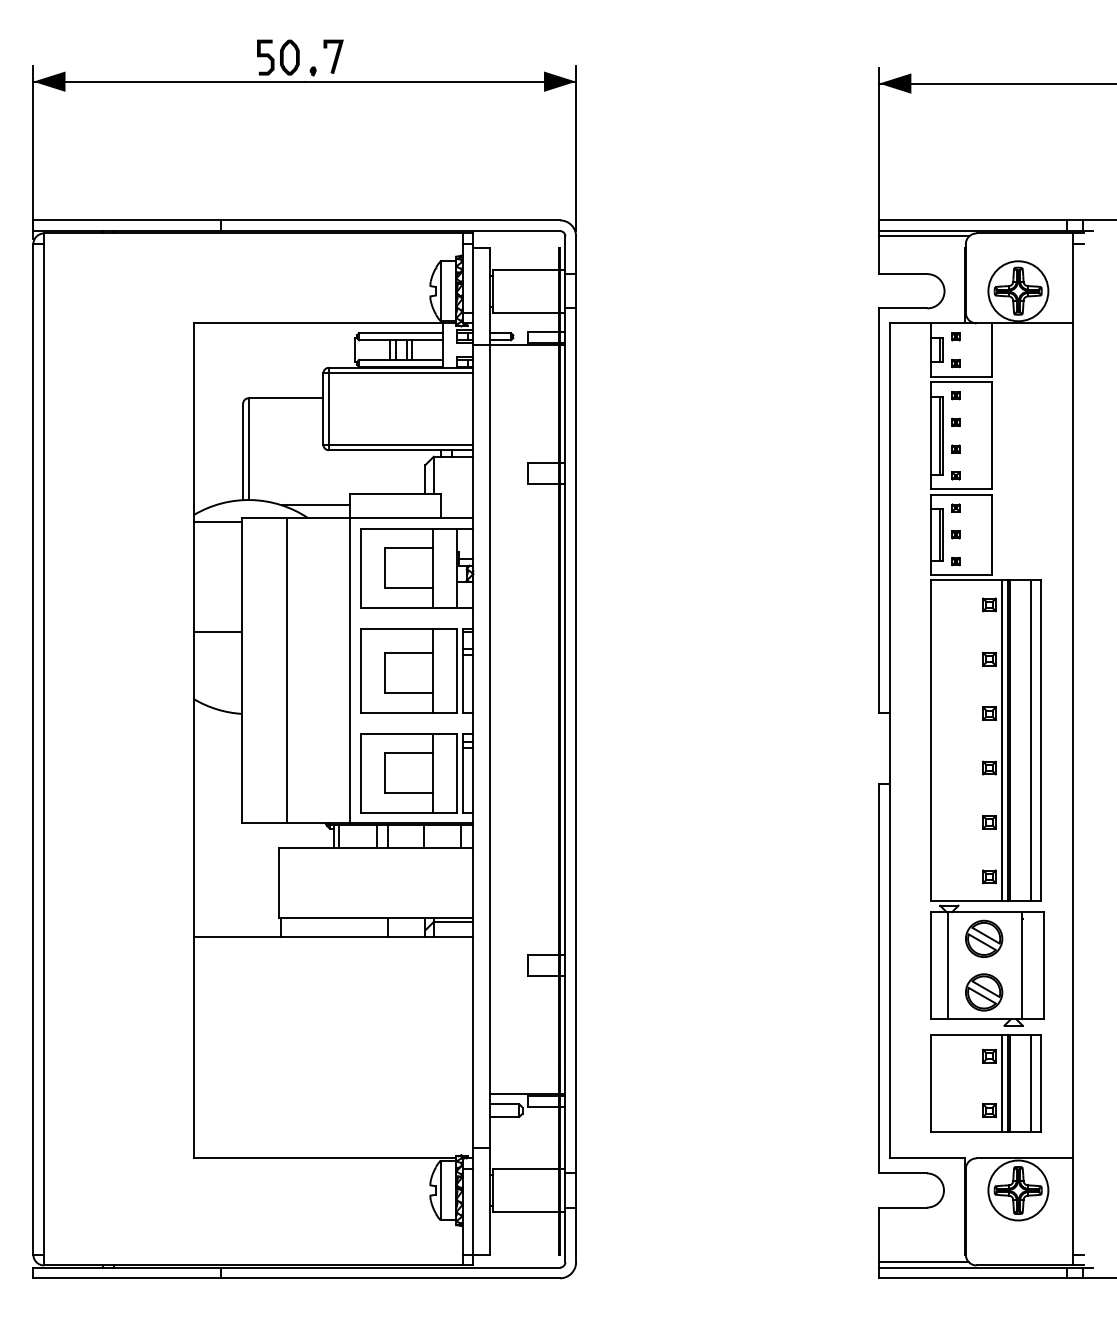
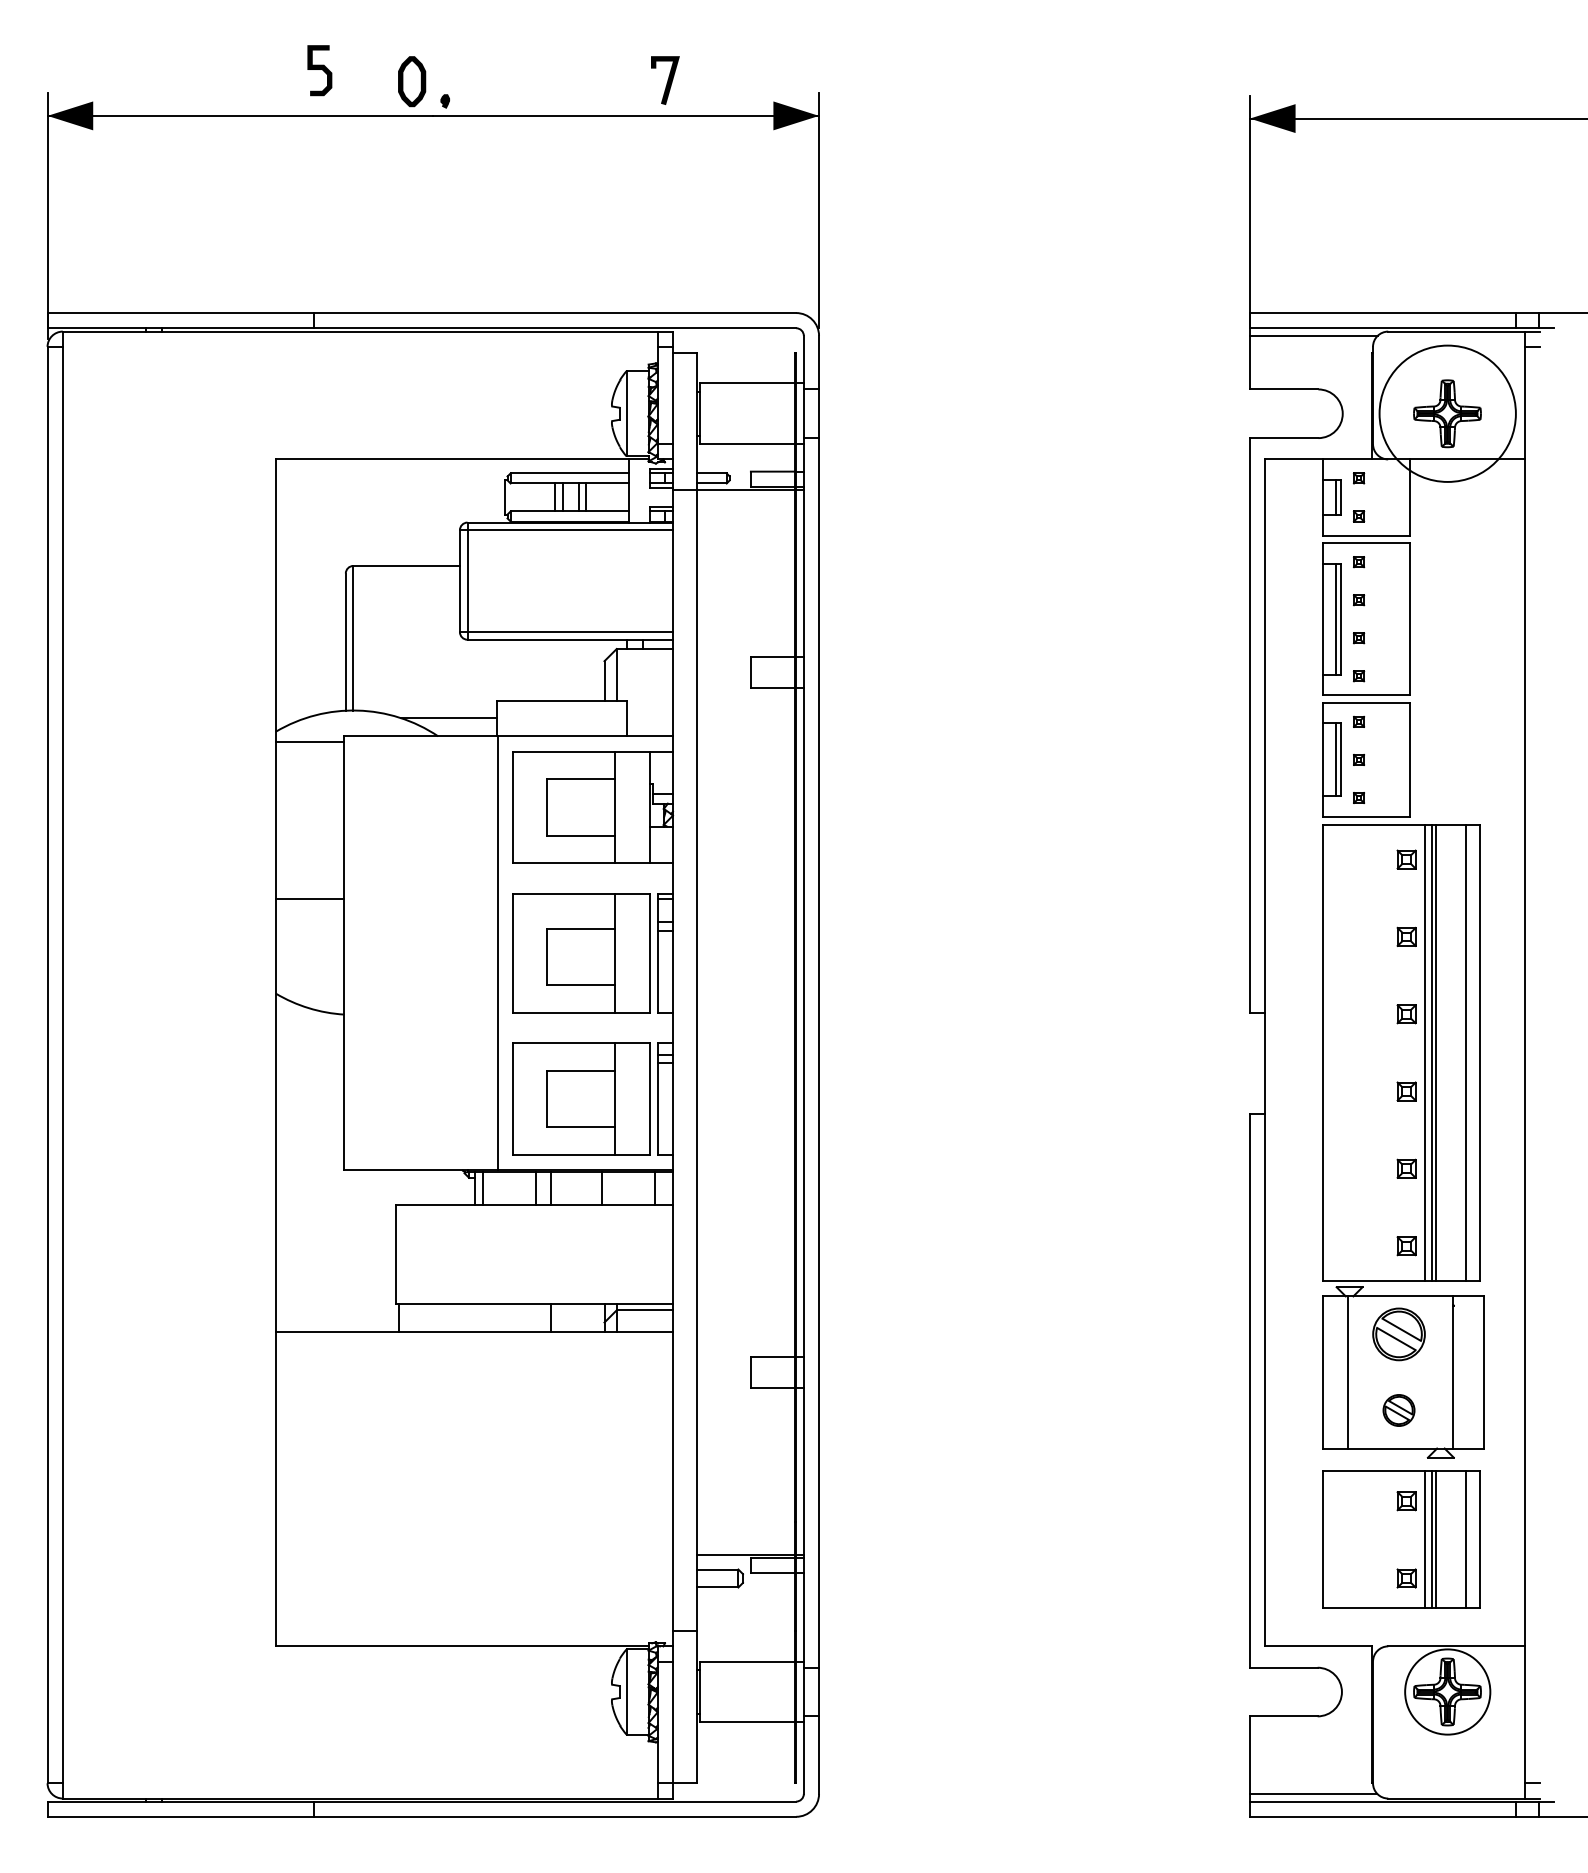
curve: (265, 56) -> (319, 69), moved
line: (335, 56) -> (667, 80), moved
circle: (1018, 291) -> (1447, 413), size x1.6
line: (287, 670) -> (408, 953), removed
part: (983, 992) -> (1398, 1410), size x0.6

